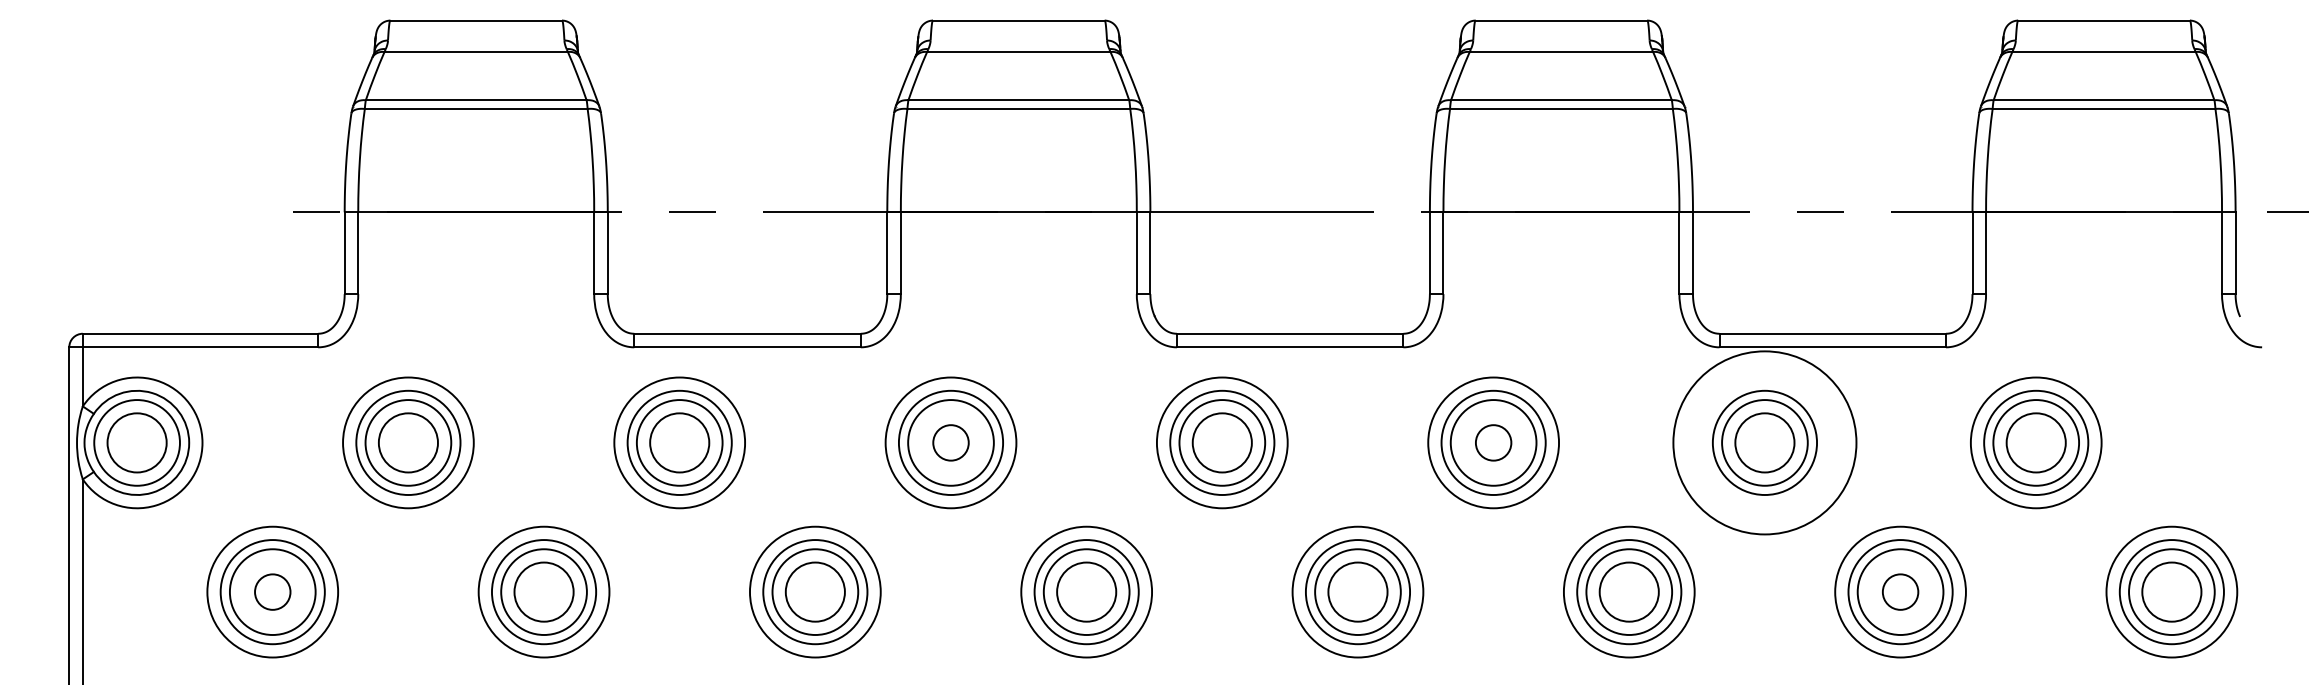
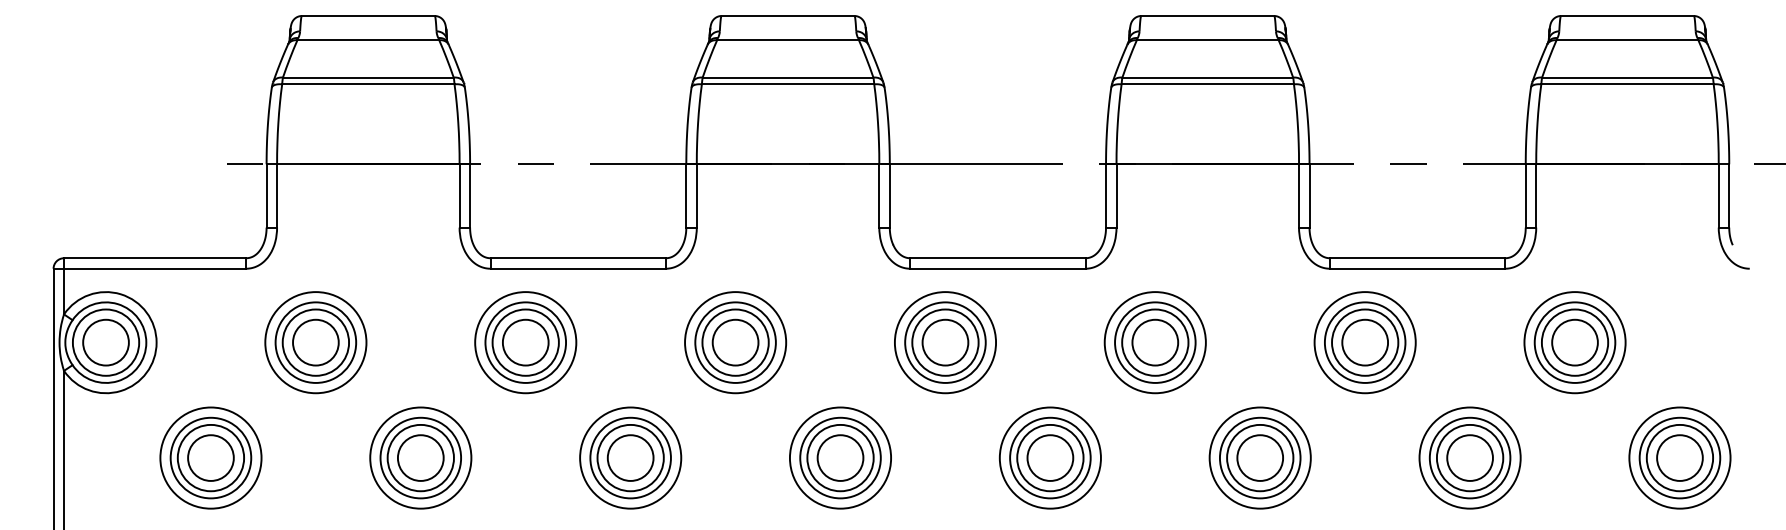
circle: (950, 442) -> (735, 342), size x1.67
circle: (1493, 442) -> (1155, 342), size x1.67
circle: (1764, 442) -> (1364, 342), size x0.71
circle: (272, 591) -> (210, 457), size x1.67
circle: (1899, 591) -> (1469, 457), size x1.67

